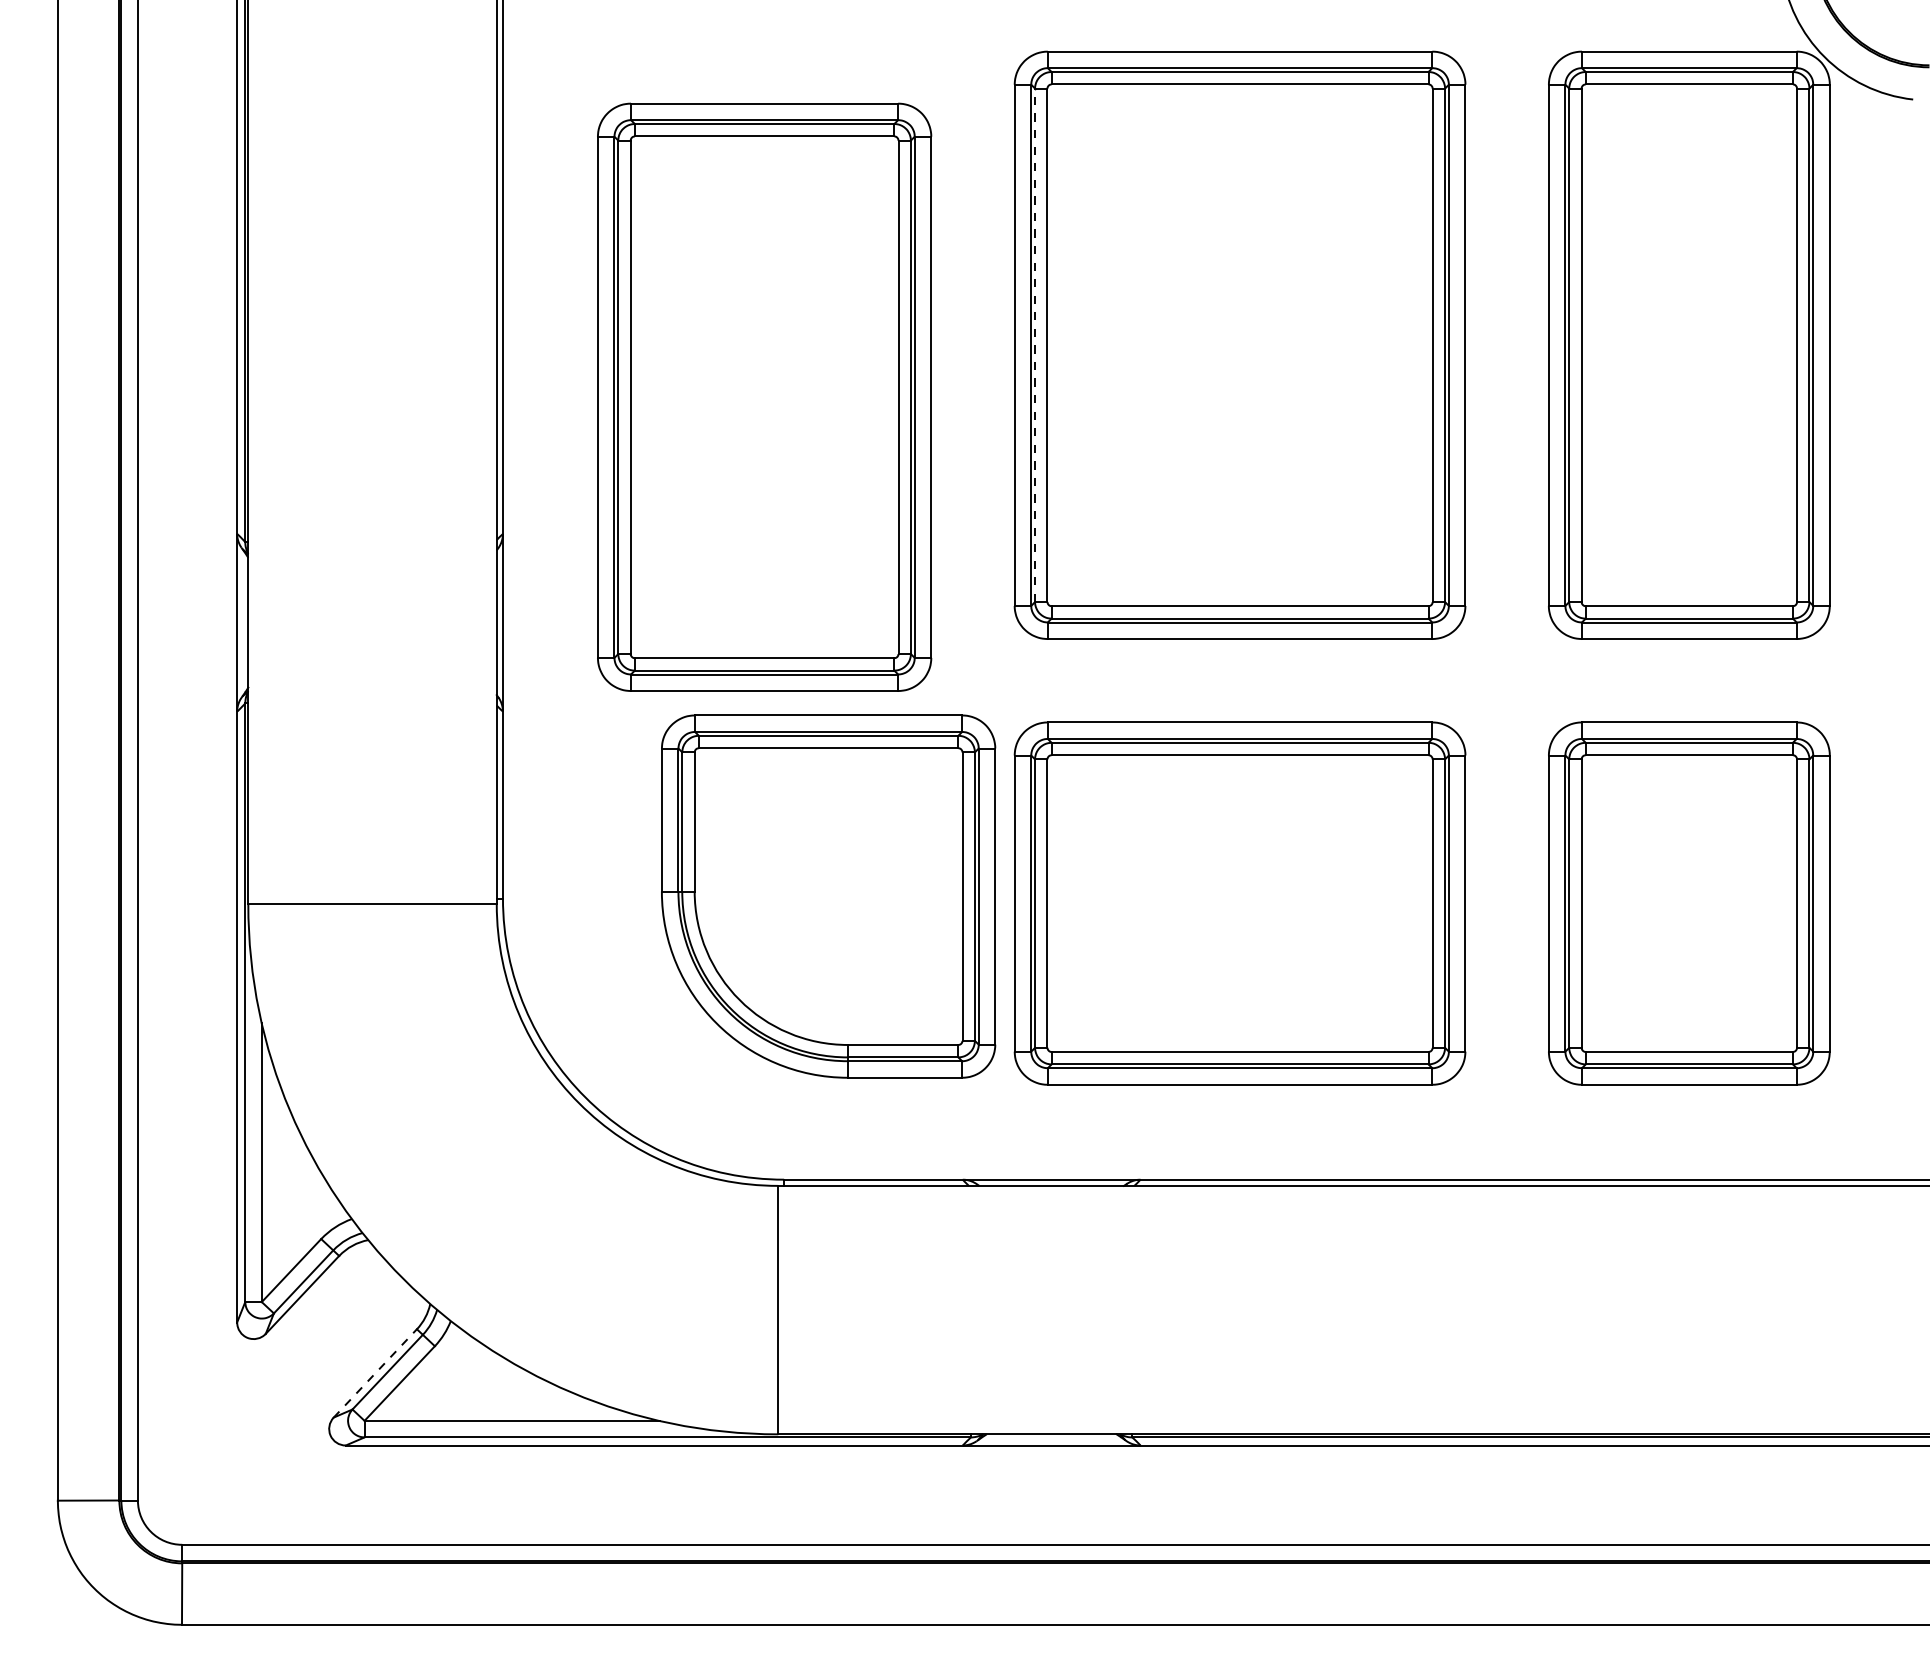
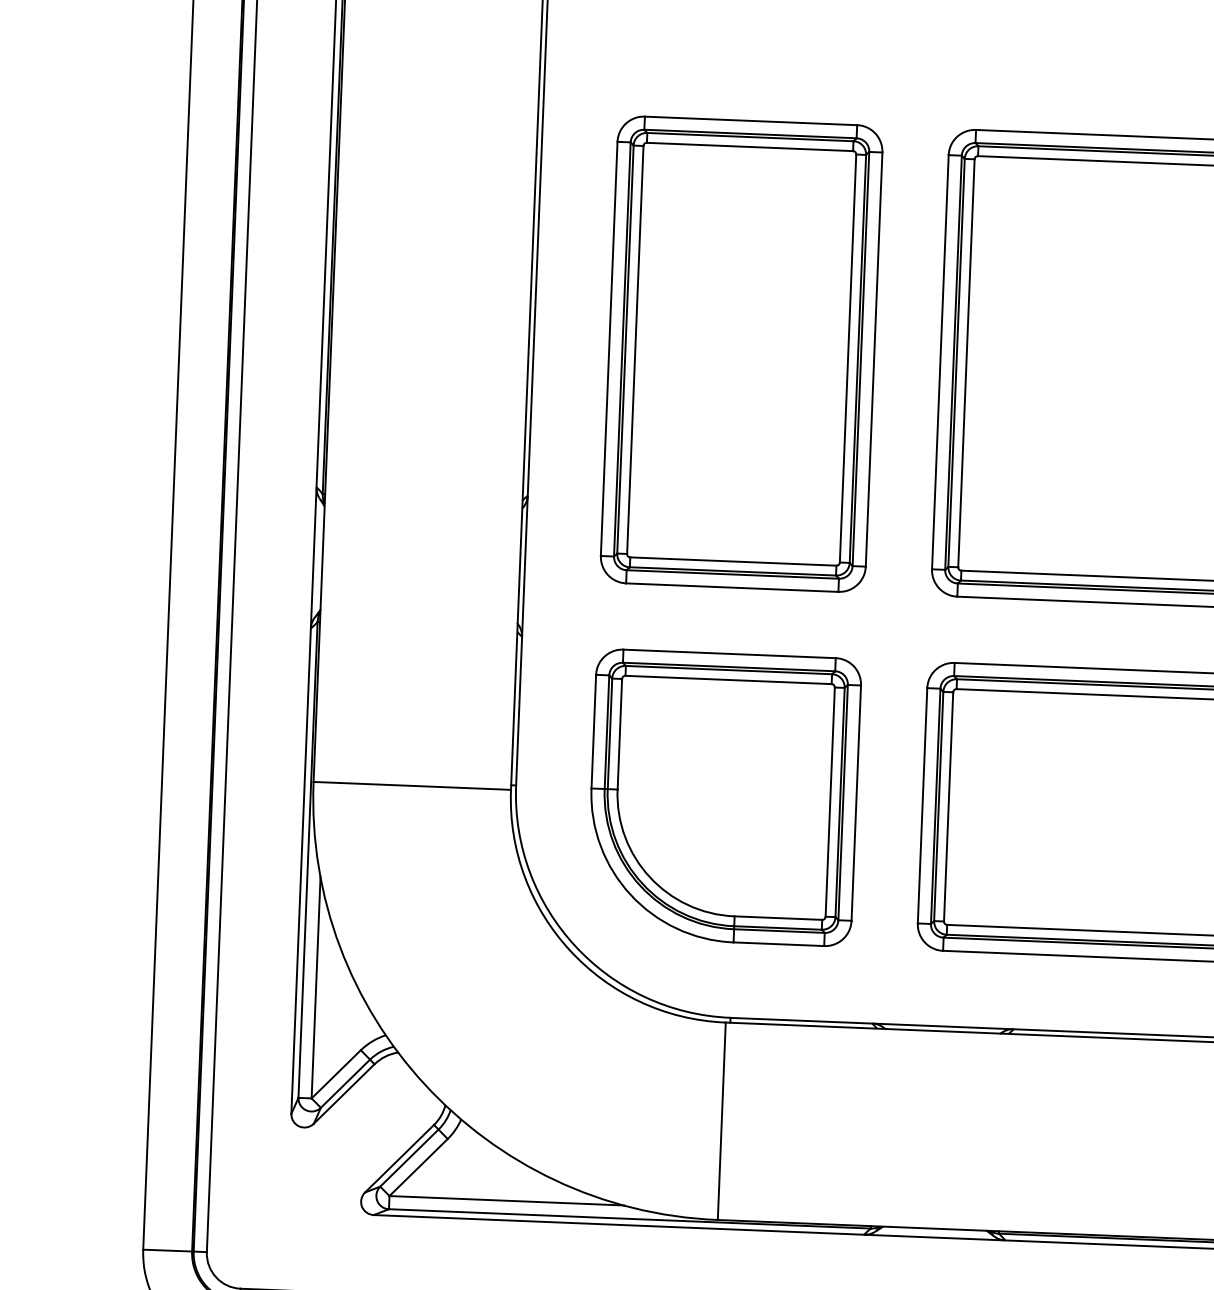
line: (1035, 345) -> (956, 363), dashed -> solid
part: (764, 396) -> (741, 353), moved
part: (828, 896) -> (723, 797), moved
line: (375, 1373) -> (399, 1158), dashed -> solid

